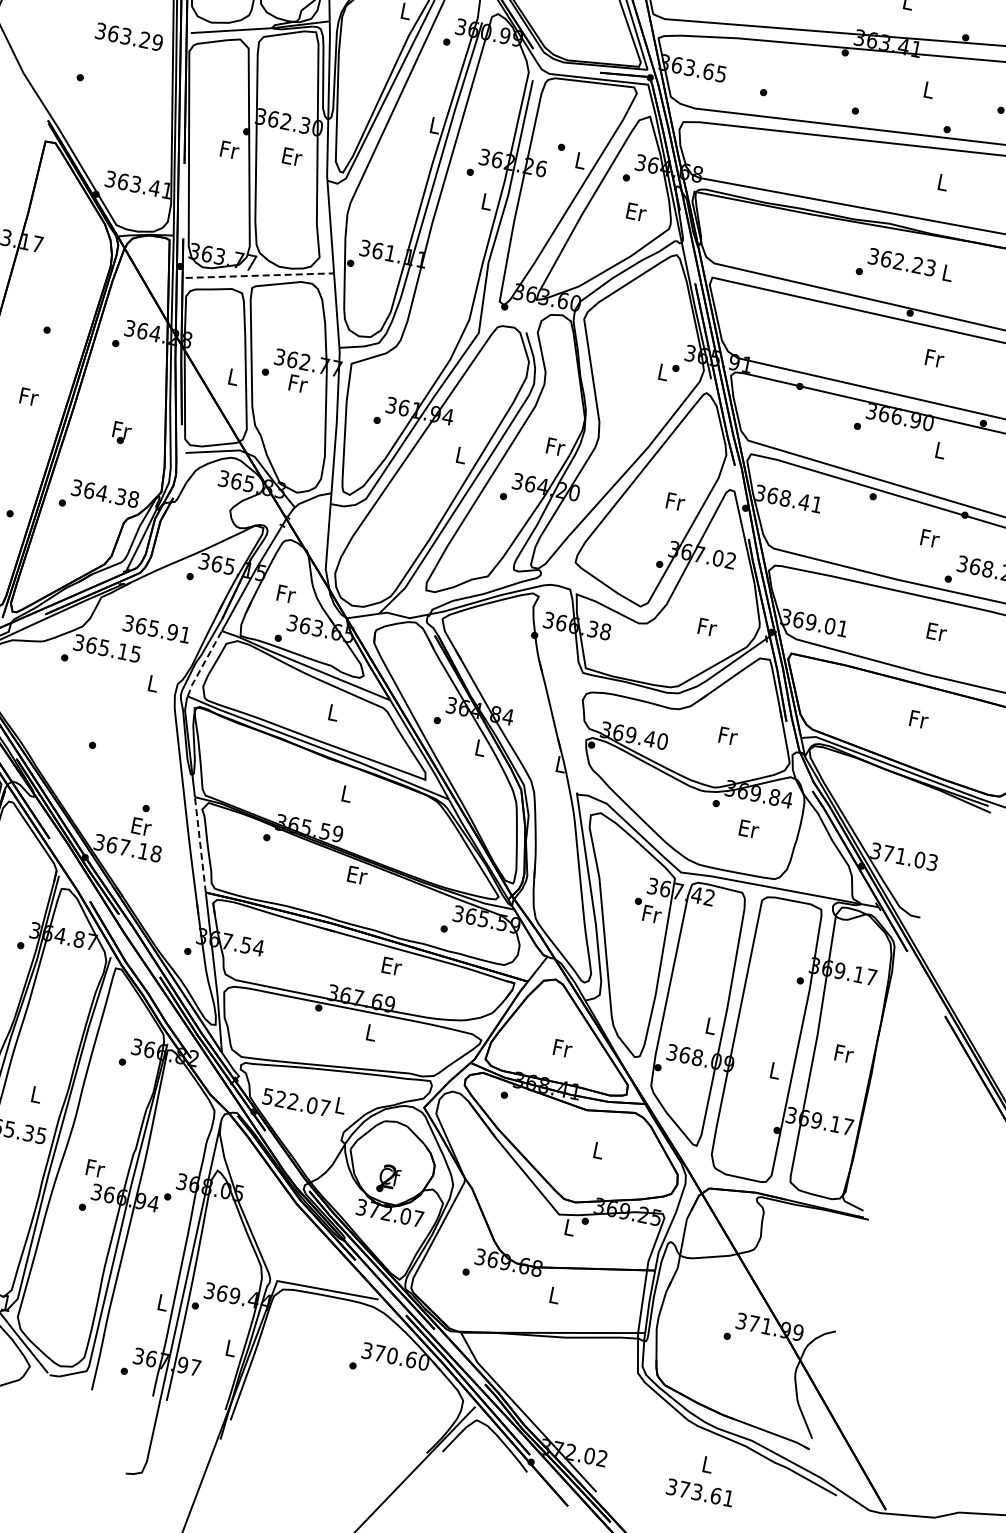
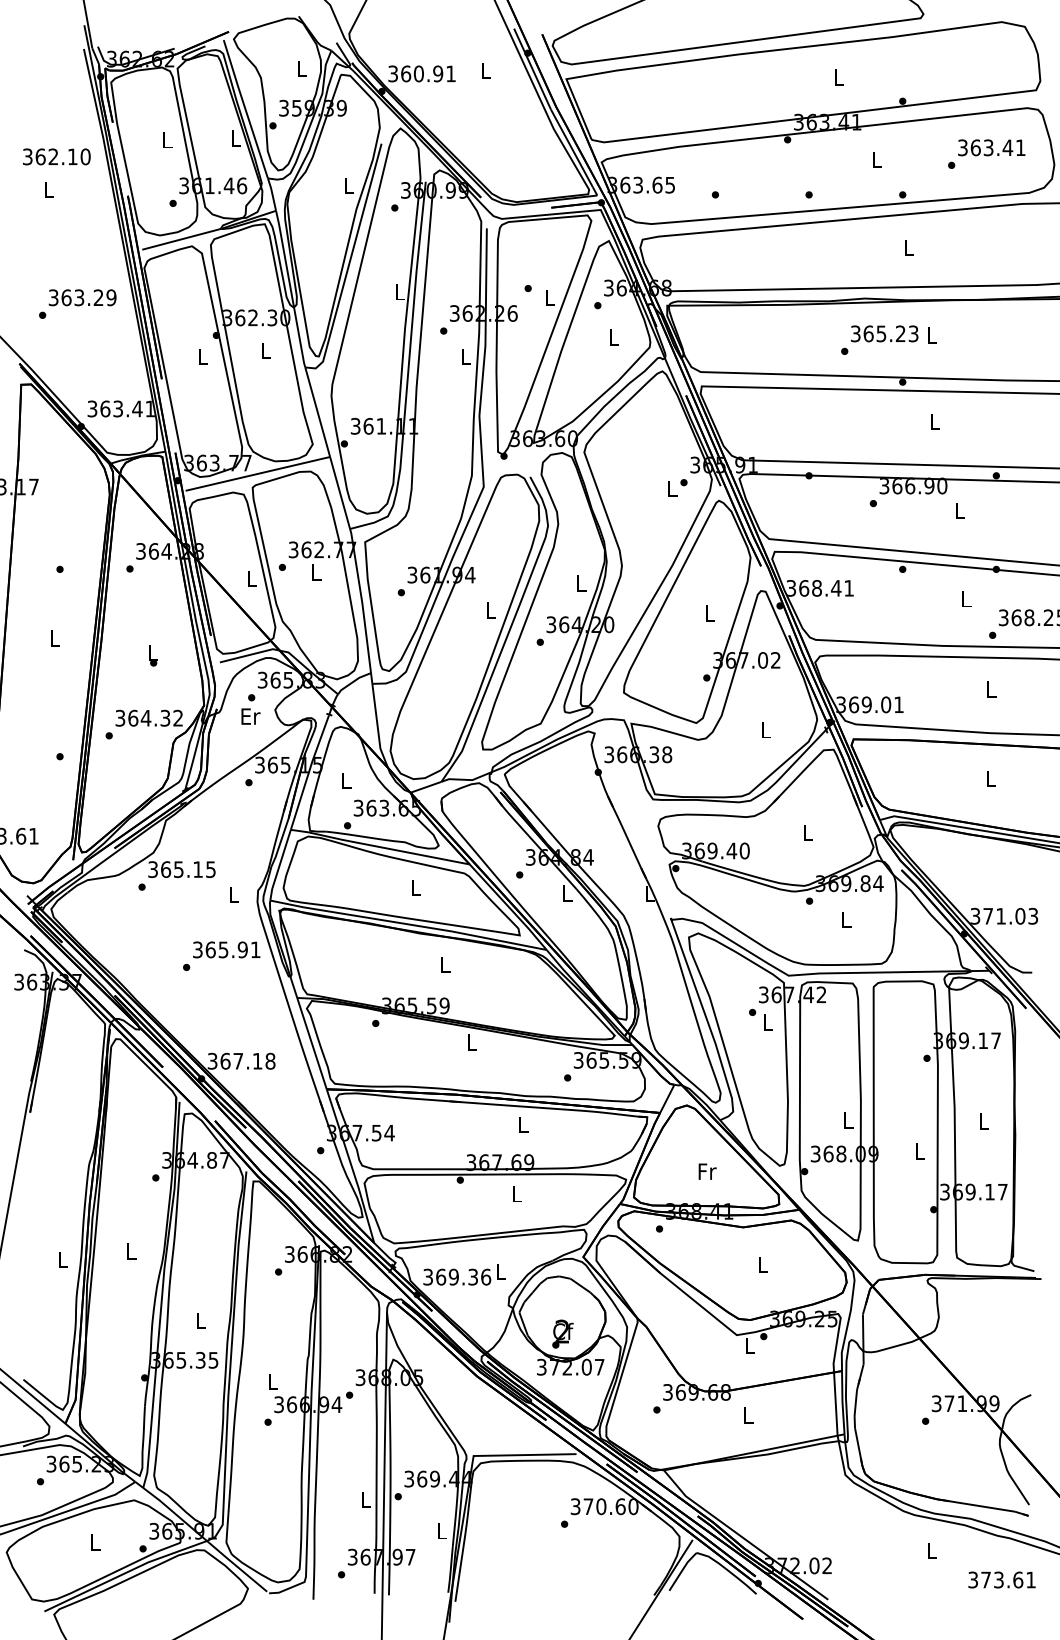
text: (129, 36) -> (82, 297), moved
text: (229, 149) -> (203, 356), Fr -> L
text: (291, 157) -> (265, 351), Er -> L
text: (636, 212) -> (614, 337), Er -> L
text: (898, 261) -> (881, 333), 362.23 -> 365.23
line: (260, 275) -> (258, 473), dashed -> solid
text: (934, 358) -> (935, 421), Fr -> L
text: (297, 383) -> (316, 572), Fr -> L
text: (29, 397) -> (55, 638), Fr -> L
text: (122, 430) -> (153, 652), Fr -> L
text: (555, 447) -> (581, 583), Fr -> L
text: (133, 499) -> (178, 718), 364.38 -> 364.32
text: (676, 501) -> (710, 613), Fr -> L
text: (929, 538) -> (966, 599), Fr -> L
text: (286, 593) -> (346, 780), Fr -> L
text: (707, 627) -> (766, 730), Fr -> L
text: (156, 628) -> (226, 949), moved
text: (936, 632) -> (991, 689), Er -> L
line: (203, 663) -> (279, 865), dashed -> solid
text: (918, 719) -> (991, 778), Fr -> L
text: (728, 736) -> (808, 832), Fr -> L
text: (142, 819) -> (250, 709), moved
text: (748, 828) -> (846, 919), Er -> L
line: (199, 844) -> (311, 1043), dashed -> solid
text: (356, 875) -> (471, 1042), Er -> L
text: (652, 914) -> (768, 1022), Fr -> L
text: (391, 965) -> (523, 1124), Er -> L
text: (844, 1054) -> (984, 1121), Fr -> L
text: (296, 1101) -> (457, 1276), 522.07 -> 369.36
text: (95, 1168) -> (273, 1381), Fr -> L
text: (699, 1492) -> (1001, 1579), moved

